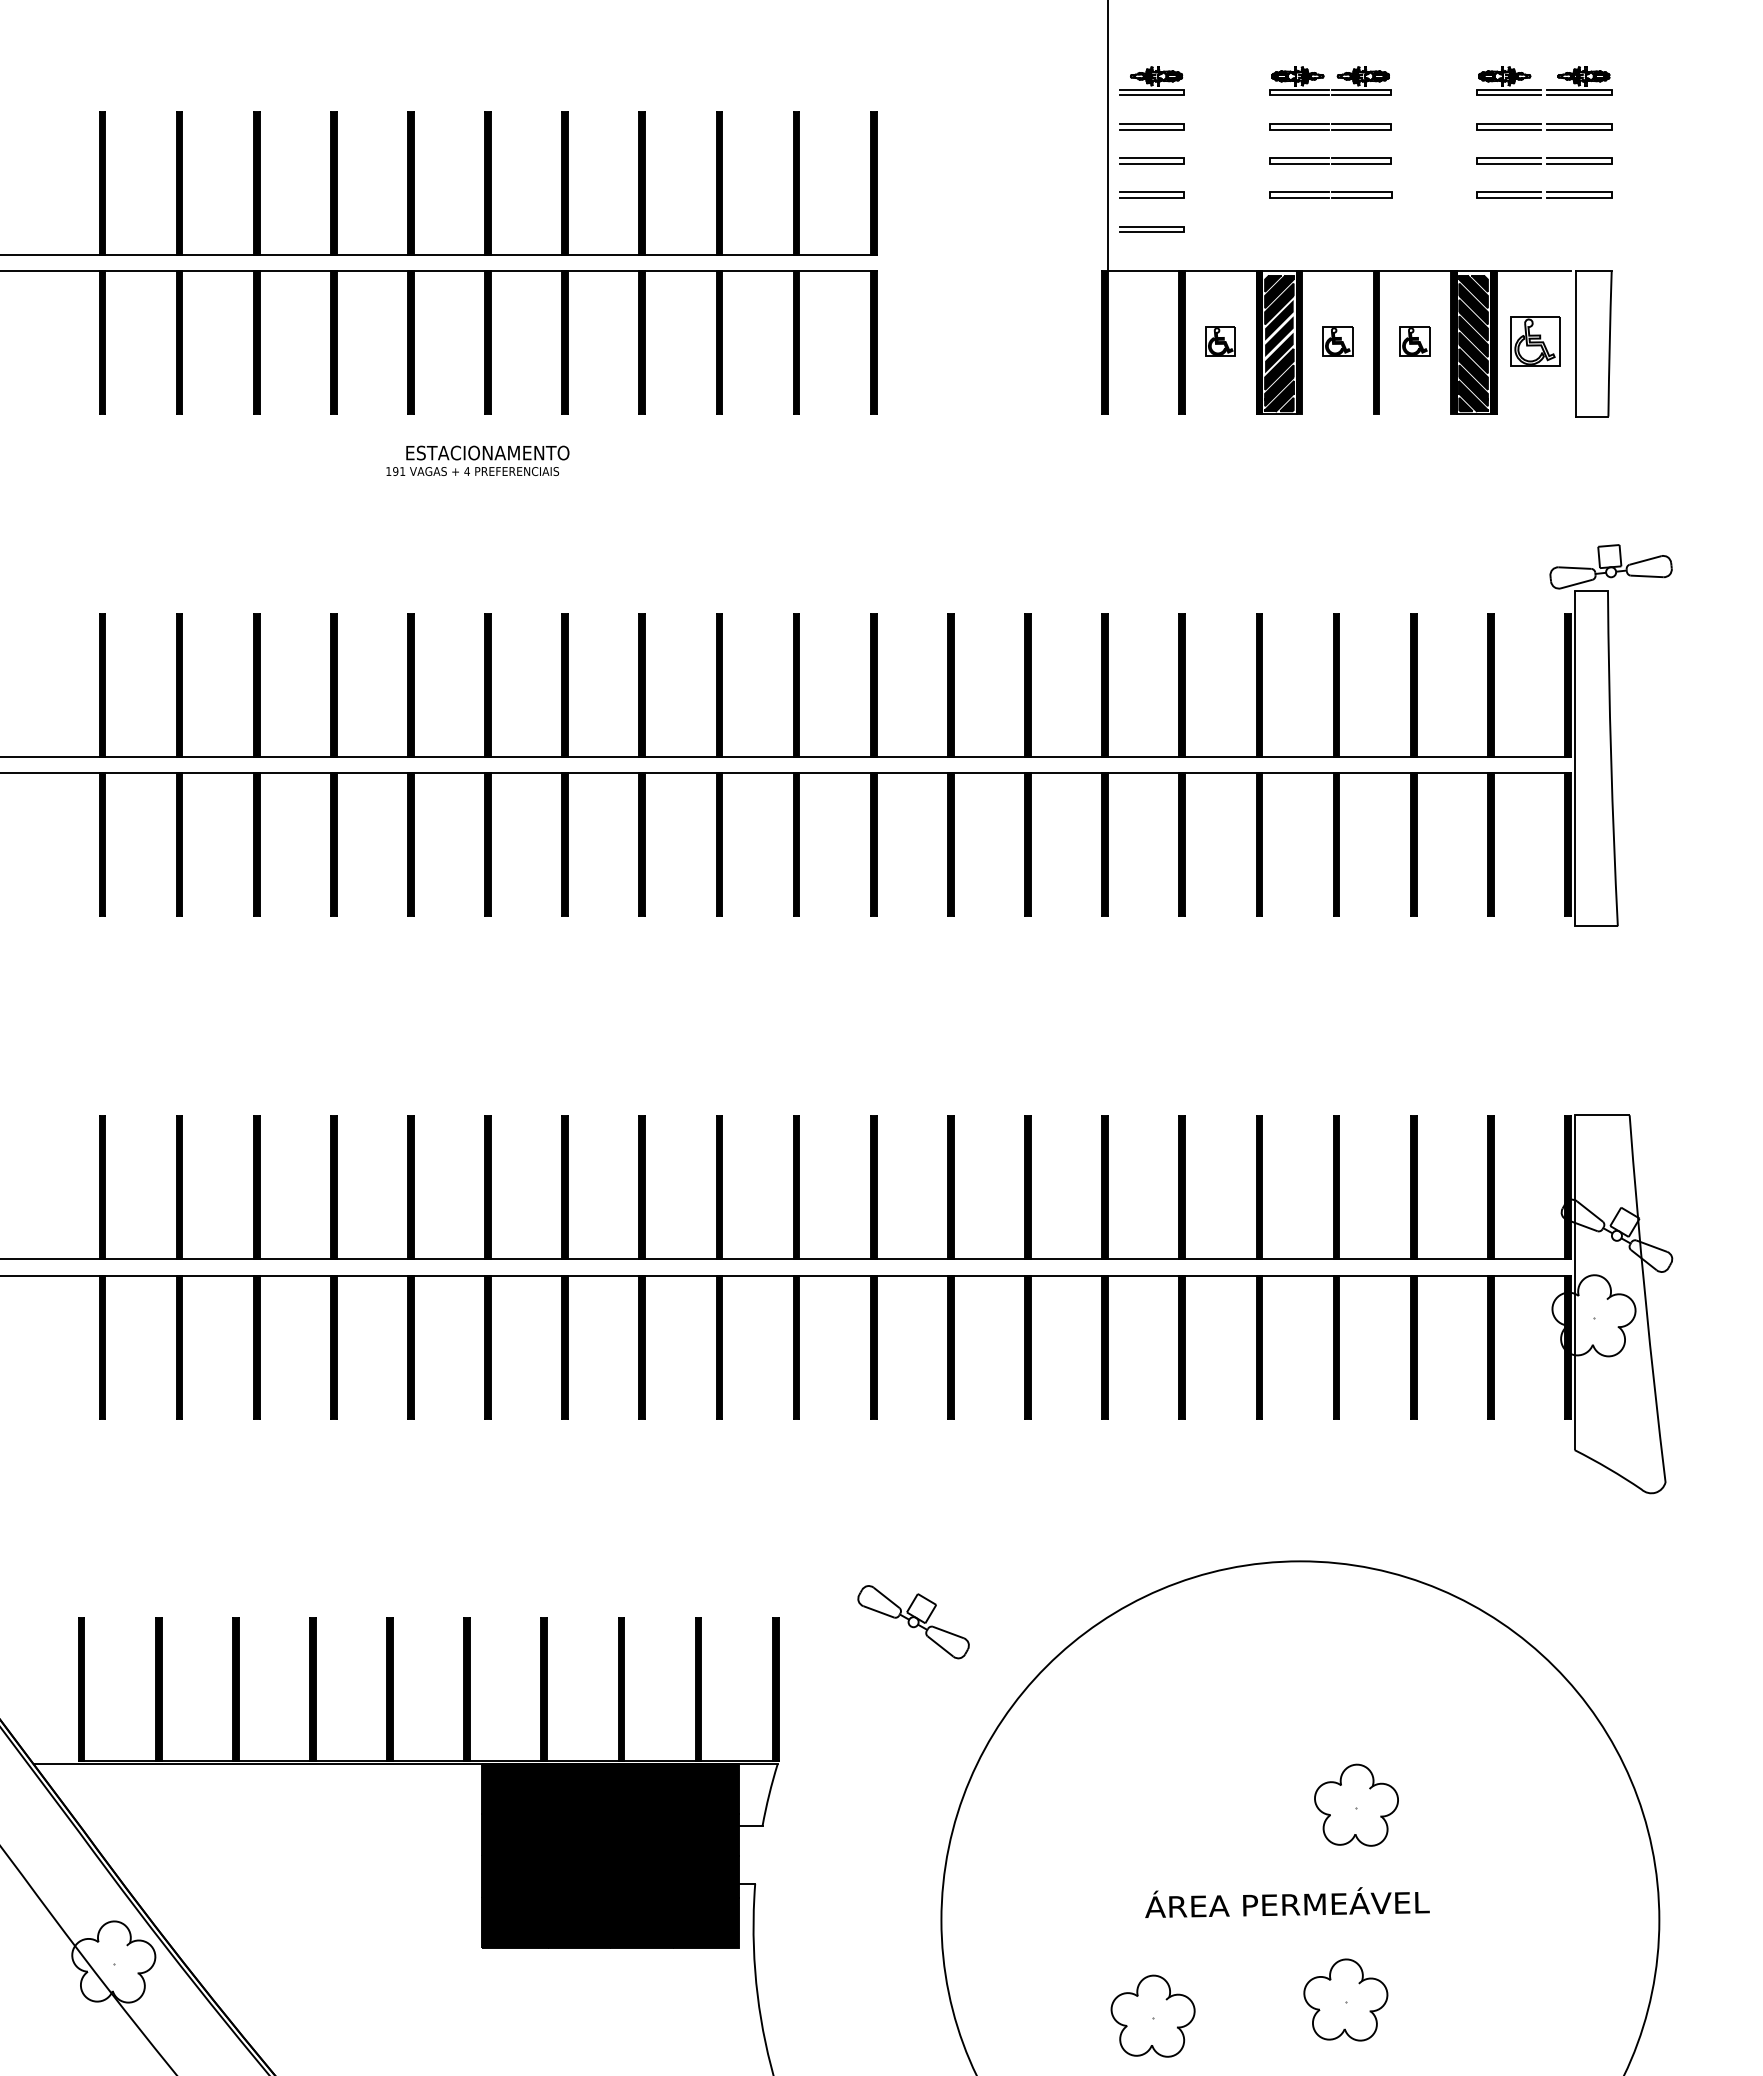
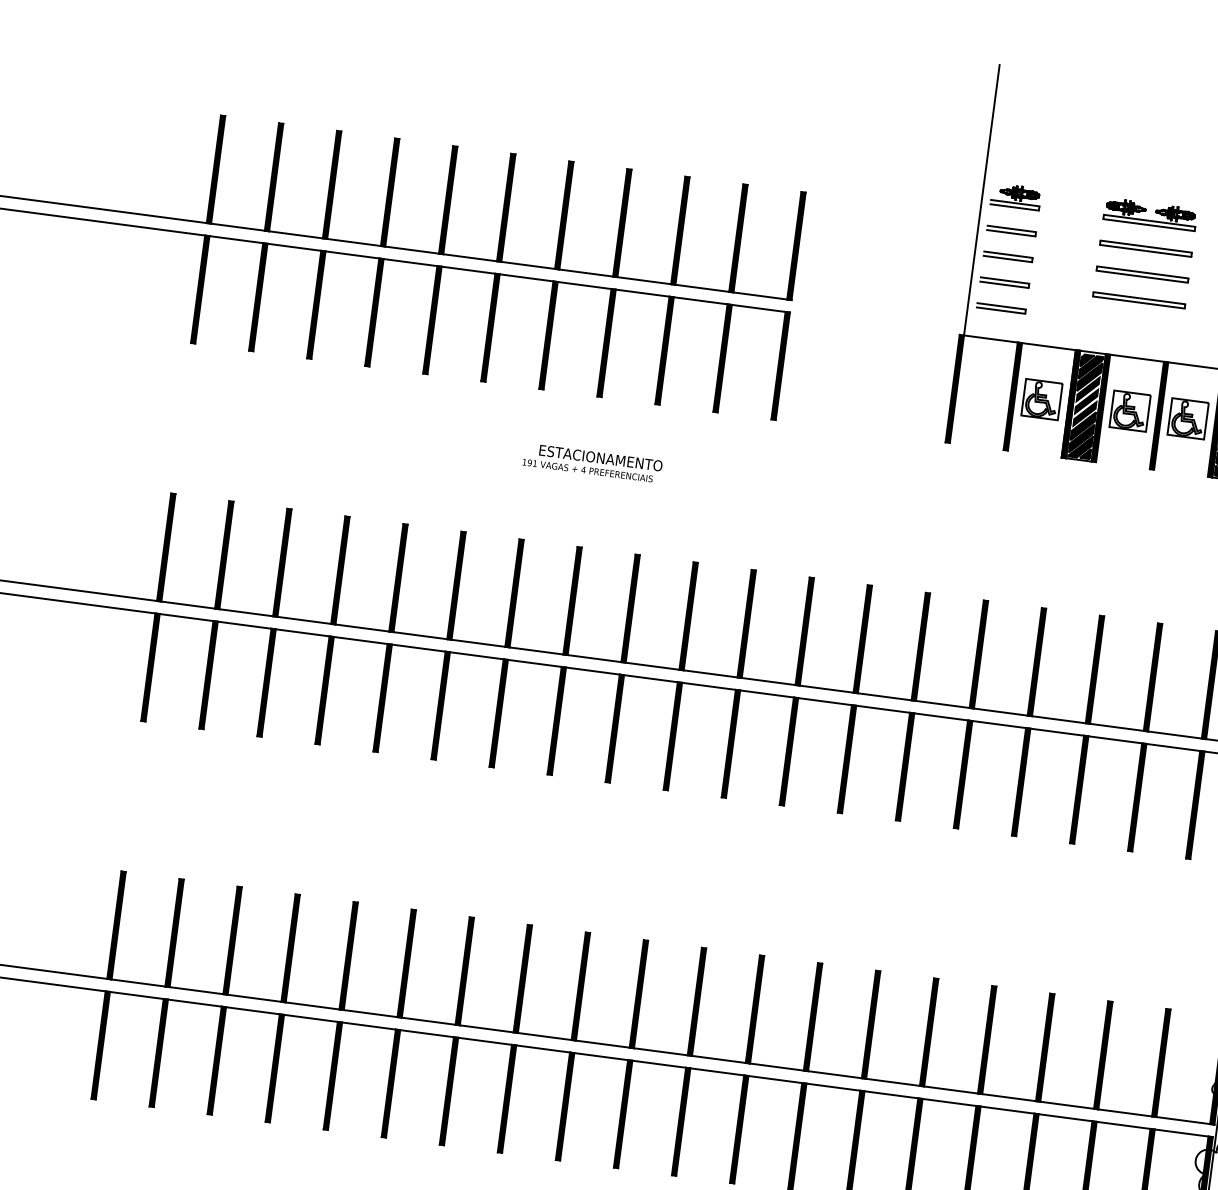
part: (1220, 341) -> (1041, 399), size x1.67
part: (1337, 341) -> (1129, 411), size x1.67
part: (1414, 341) -> (1187, 418), size x1.67
text: (477, 460) -> (592, 462), moved

